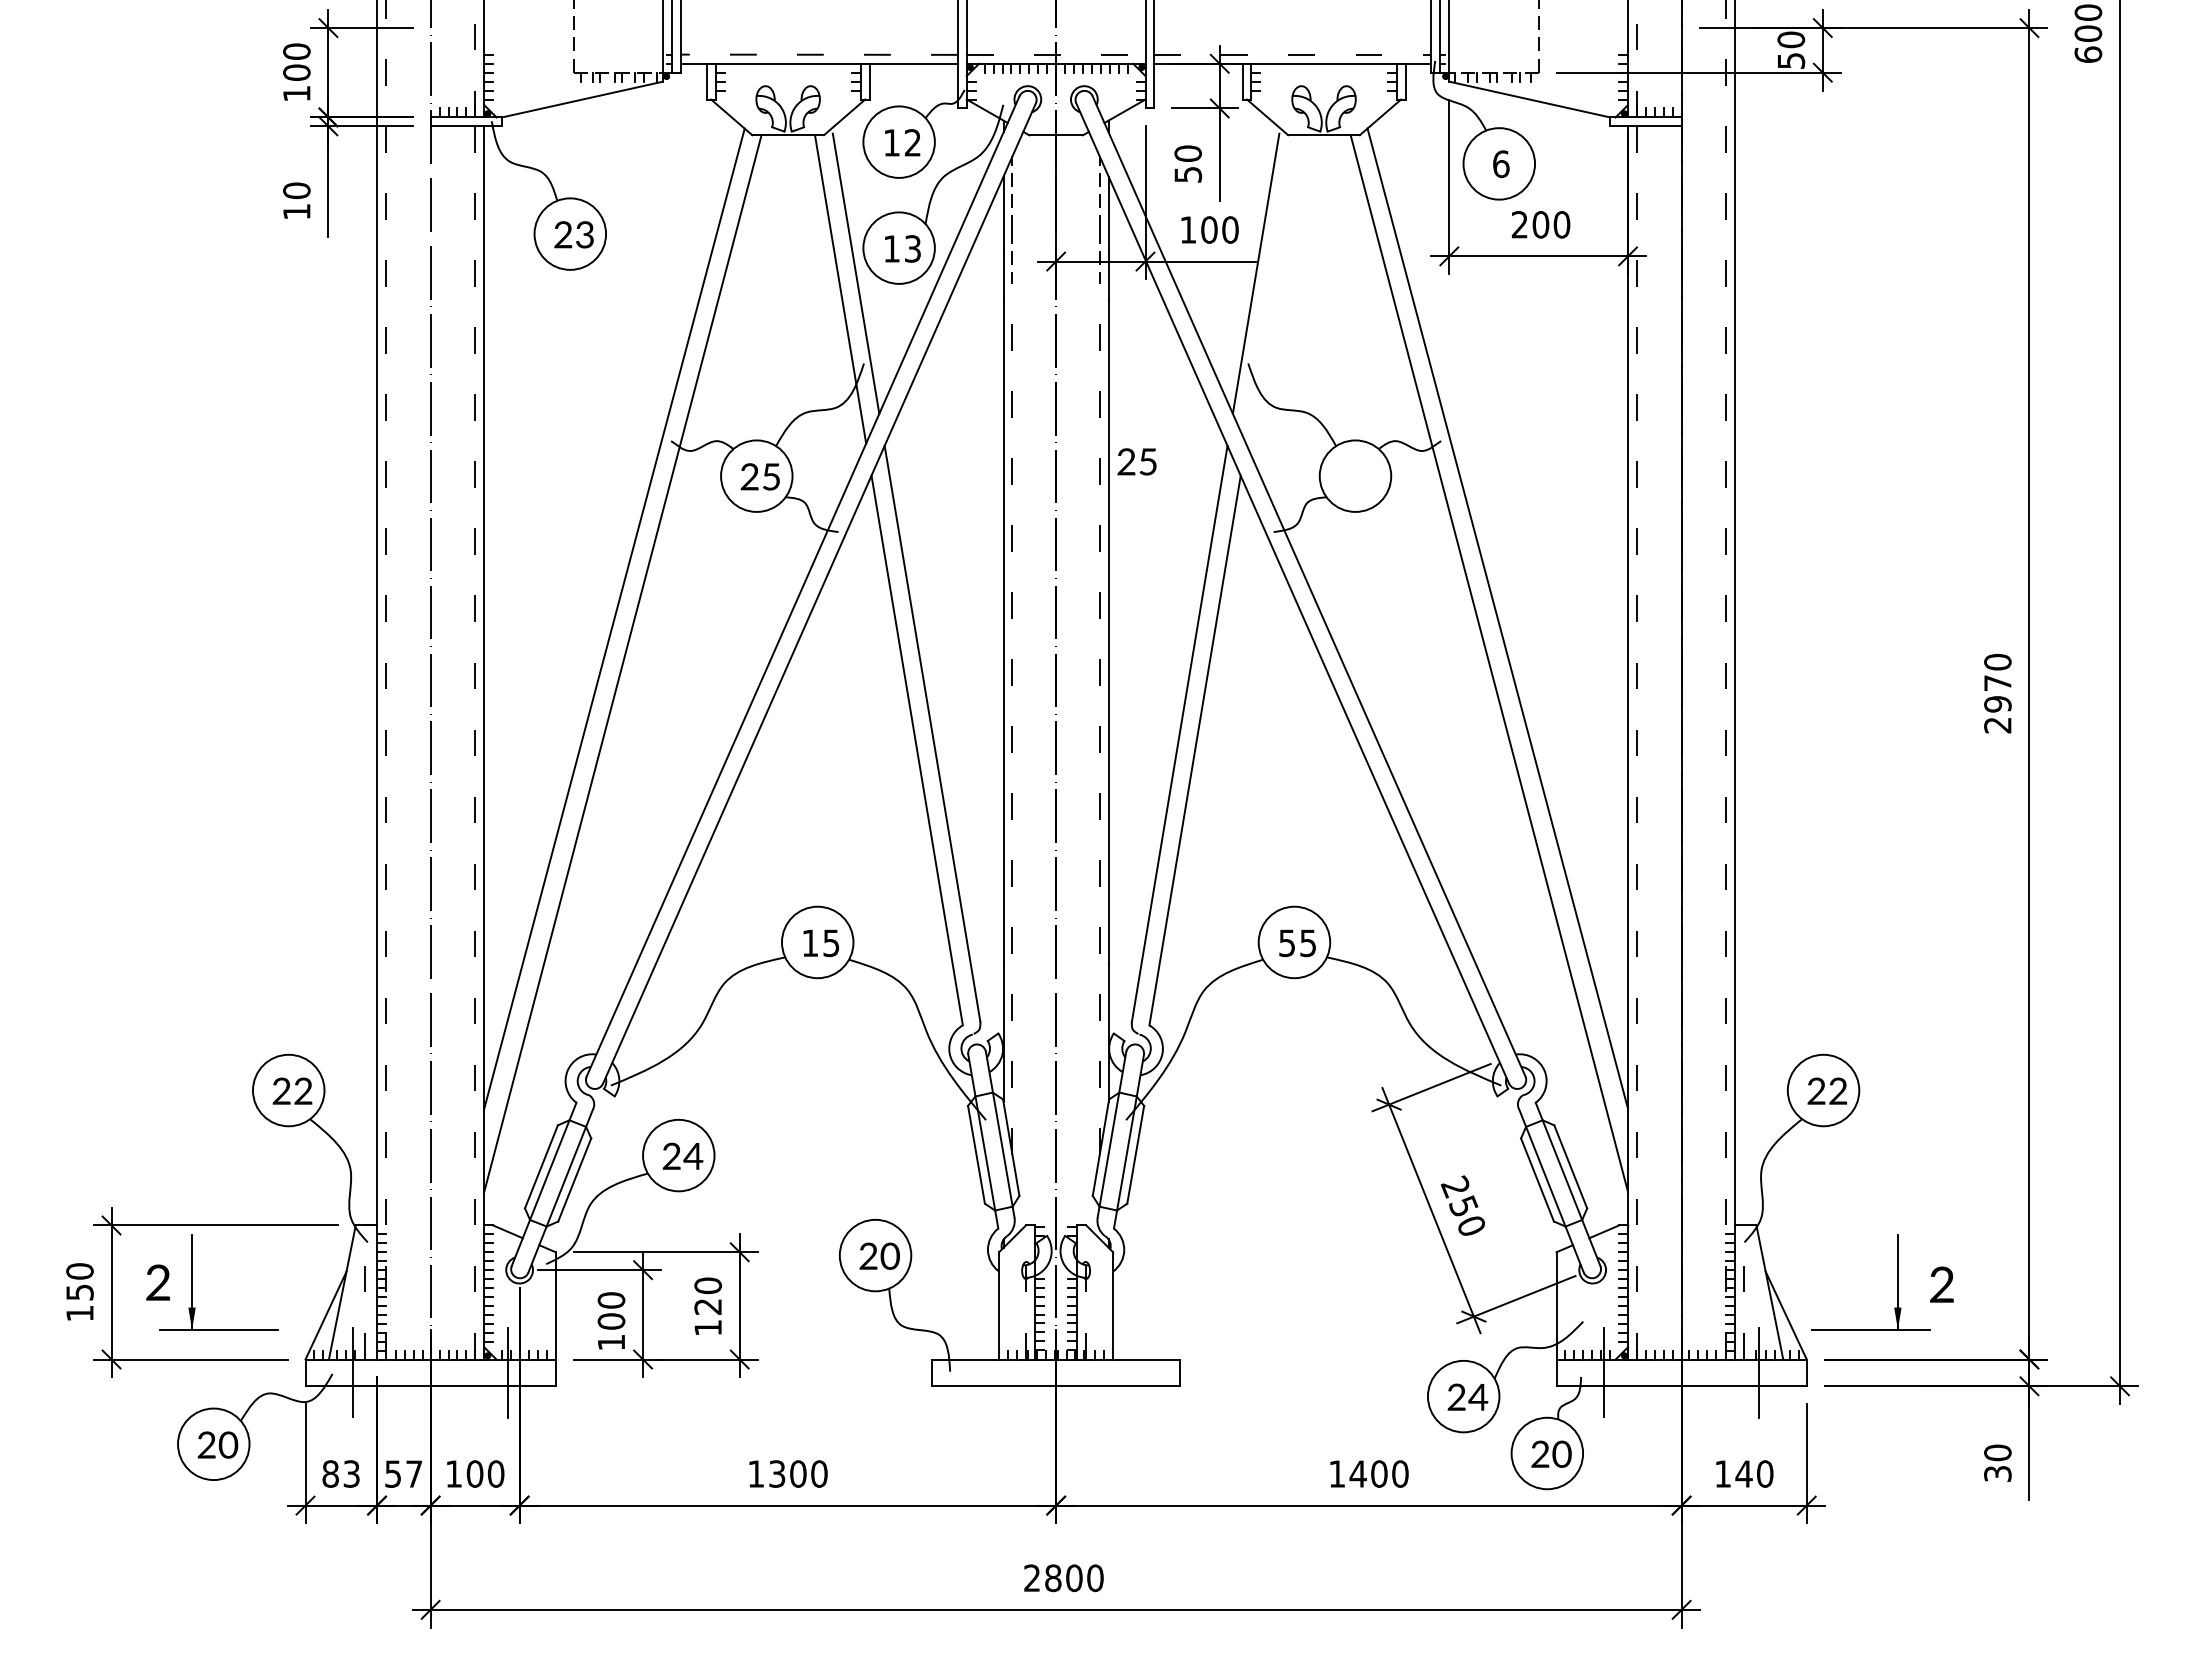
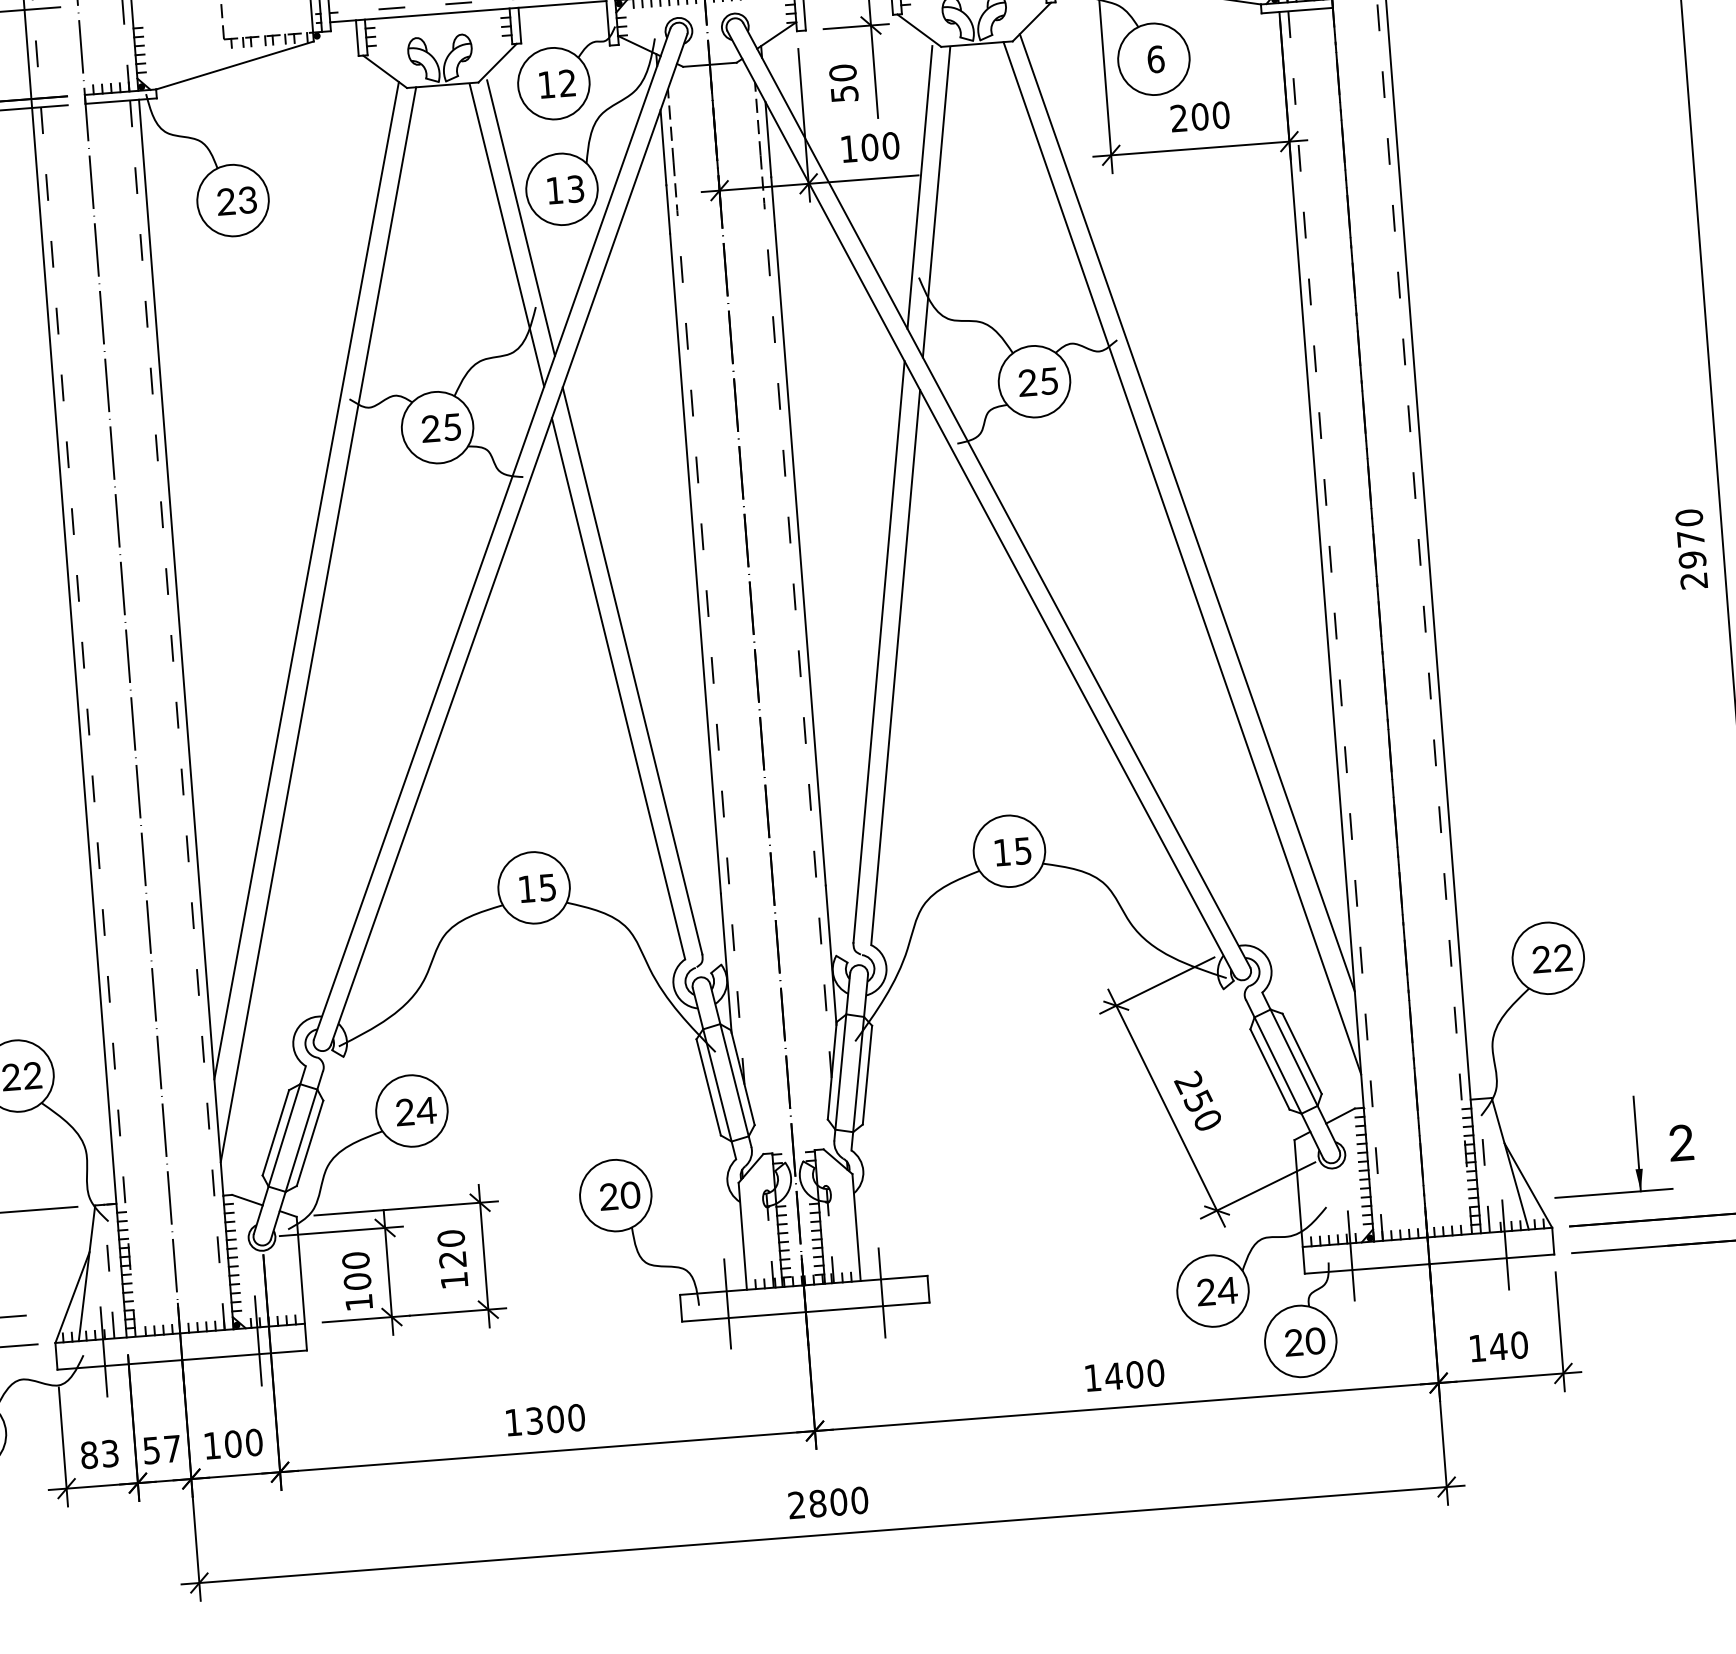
line: (1271, 289) -> (936, 202), added
text: (1136, 461) -> (1037, 381), moved
text: (1286, 943) -> (1001, 852), 55 -> 15
line: (978, 1371) -> (727, 1303), added
line: (1133, 1372) -> (881, 1292), added

